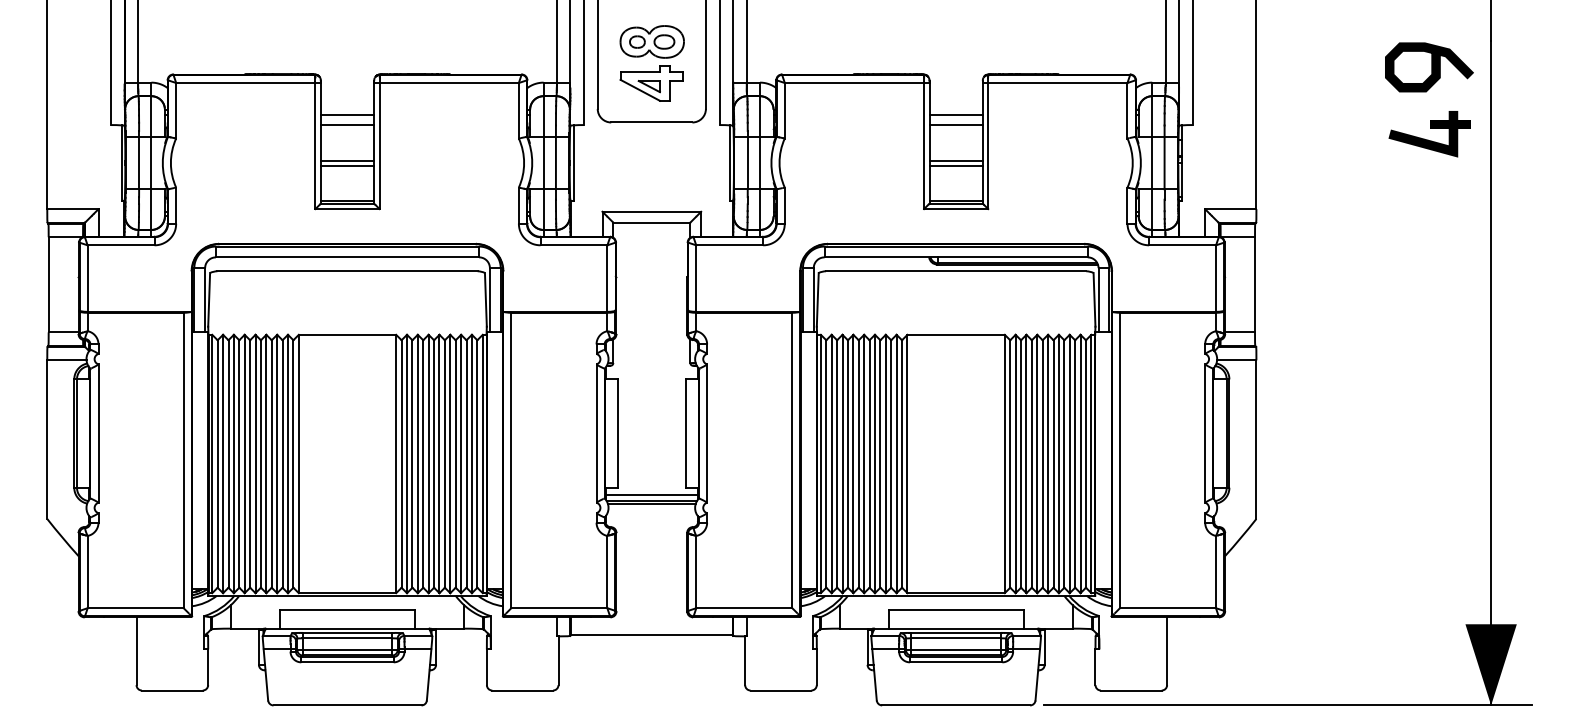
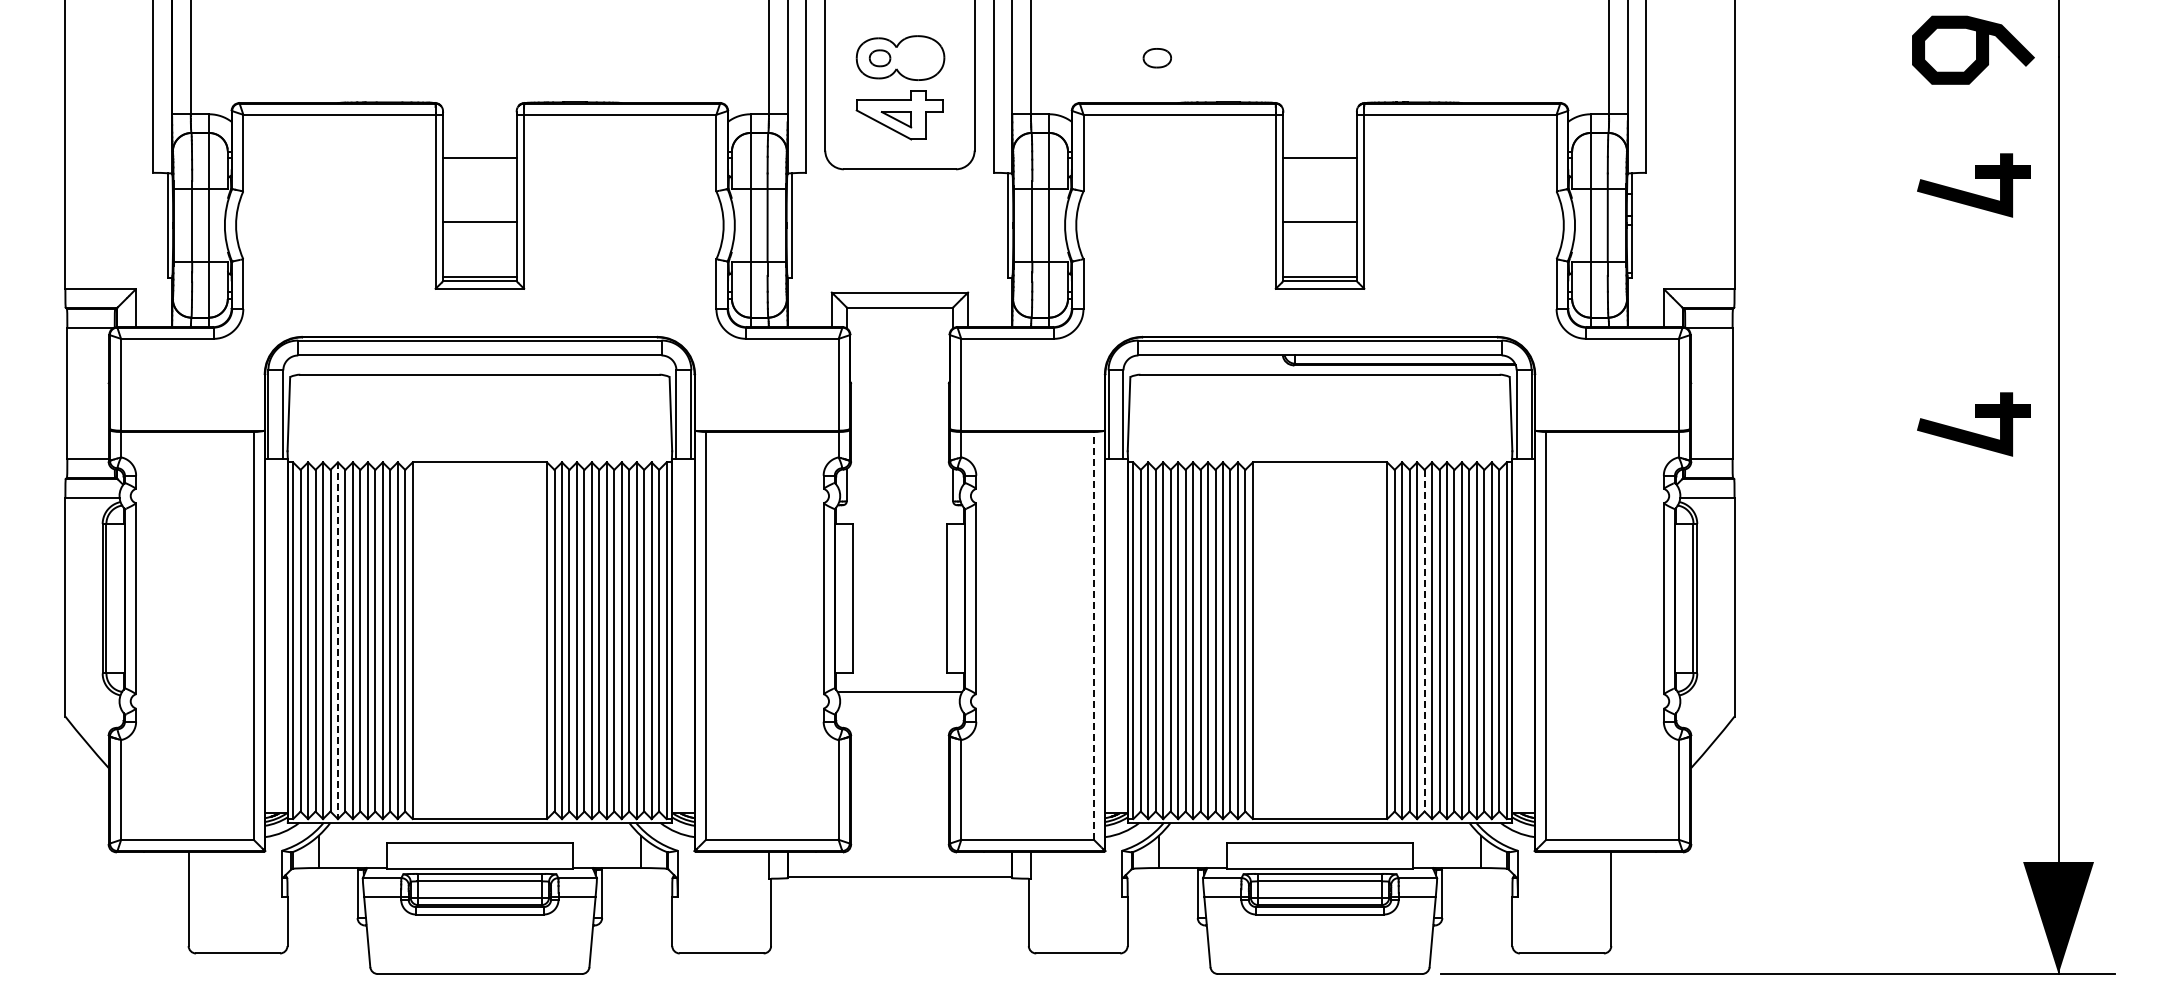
part: (663, 42) -> (1156, 58), moved
curve: (1431, 66) -> (1976, 49), moved
line: (347, 125) -> (479, 173), removed
line: (955, 125) -> (1319, 173), removed
line: (347, 165) -> (479, 228), removed
line: (955, 165) -> (1319, 228), removed
part: (1430, 302) -> (1975, 417), added
line: (792, 460) -> (1093, 635), solid -> dashed
line: (1031, 463) -> (1424, 640), solid -> dashed
line: (244, 464) -> (337, 641), solid -> dashed
line: (651, 494) -> (899, 683), removed
line: (651, 503) -> (899, 695), removed

